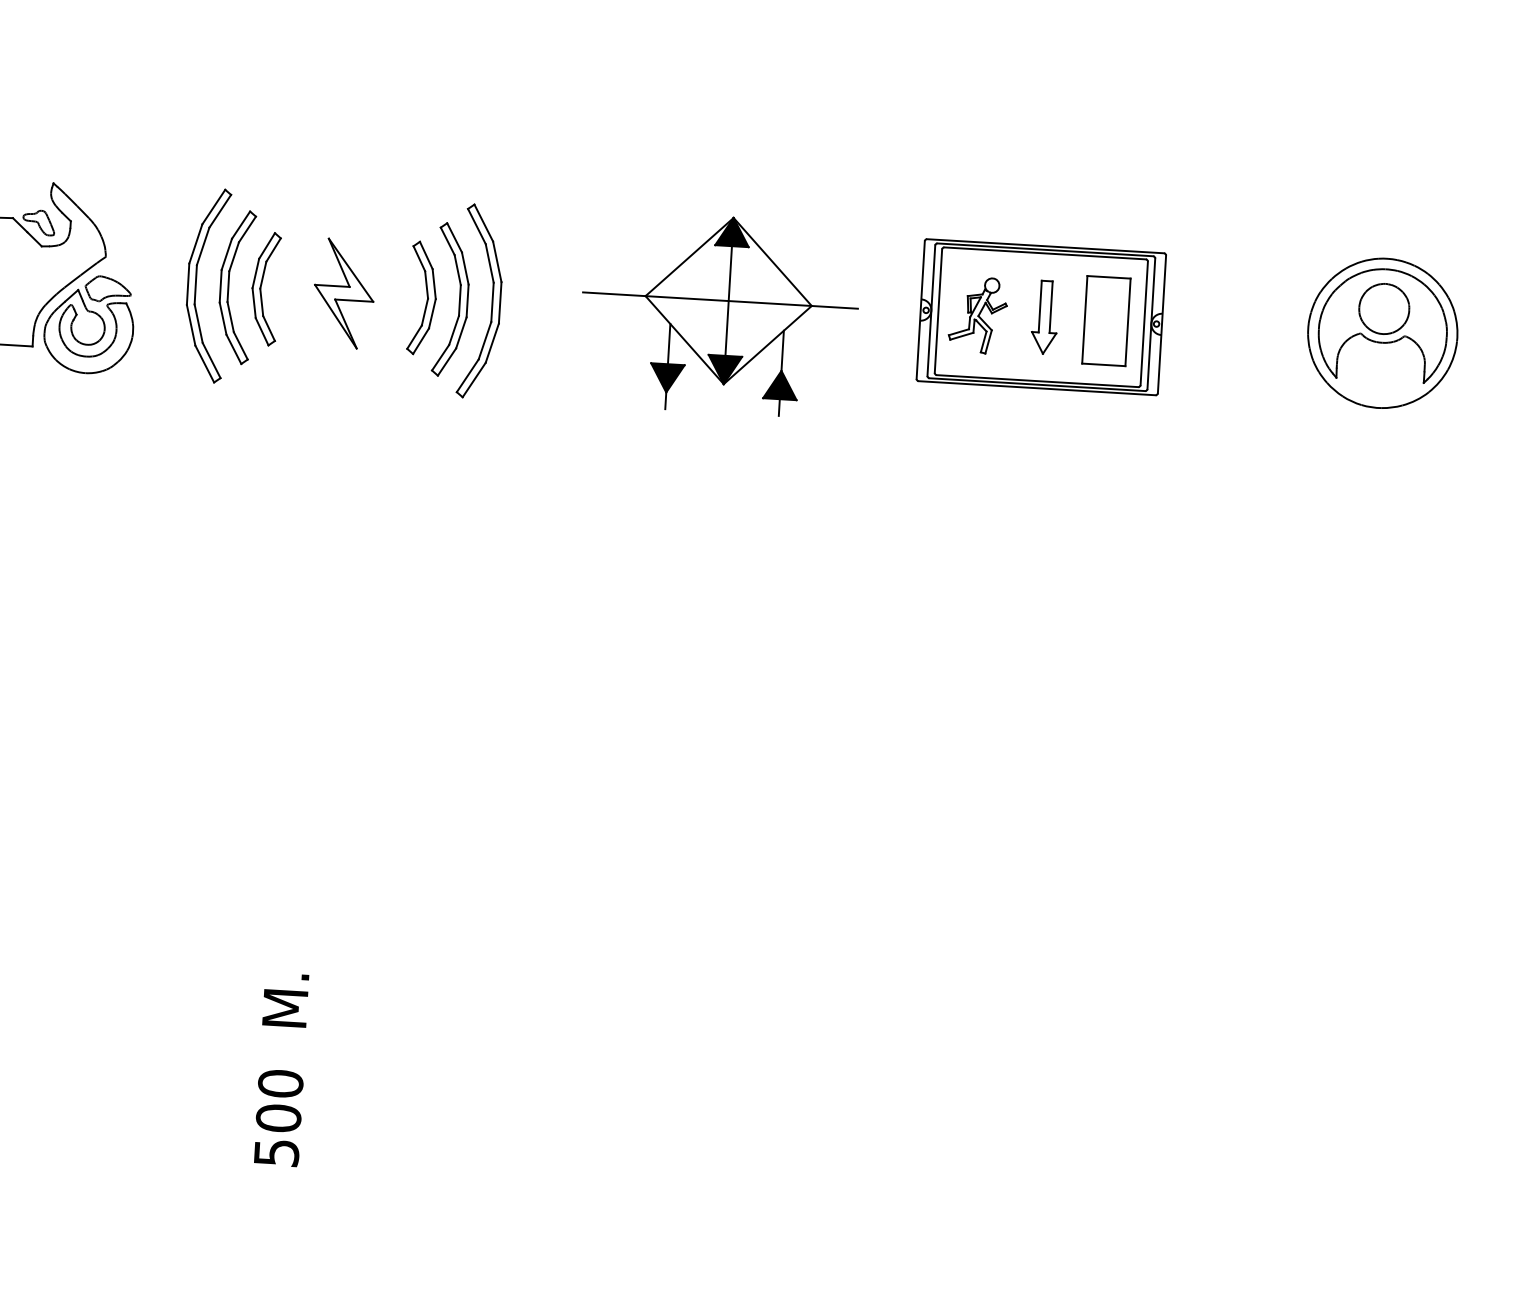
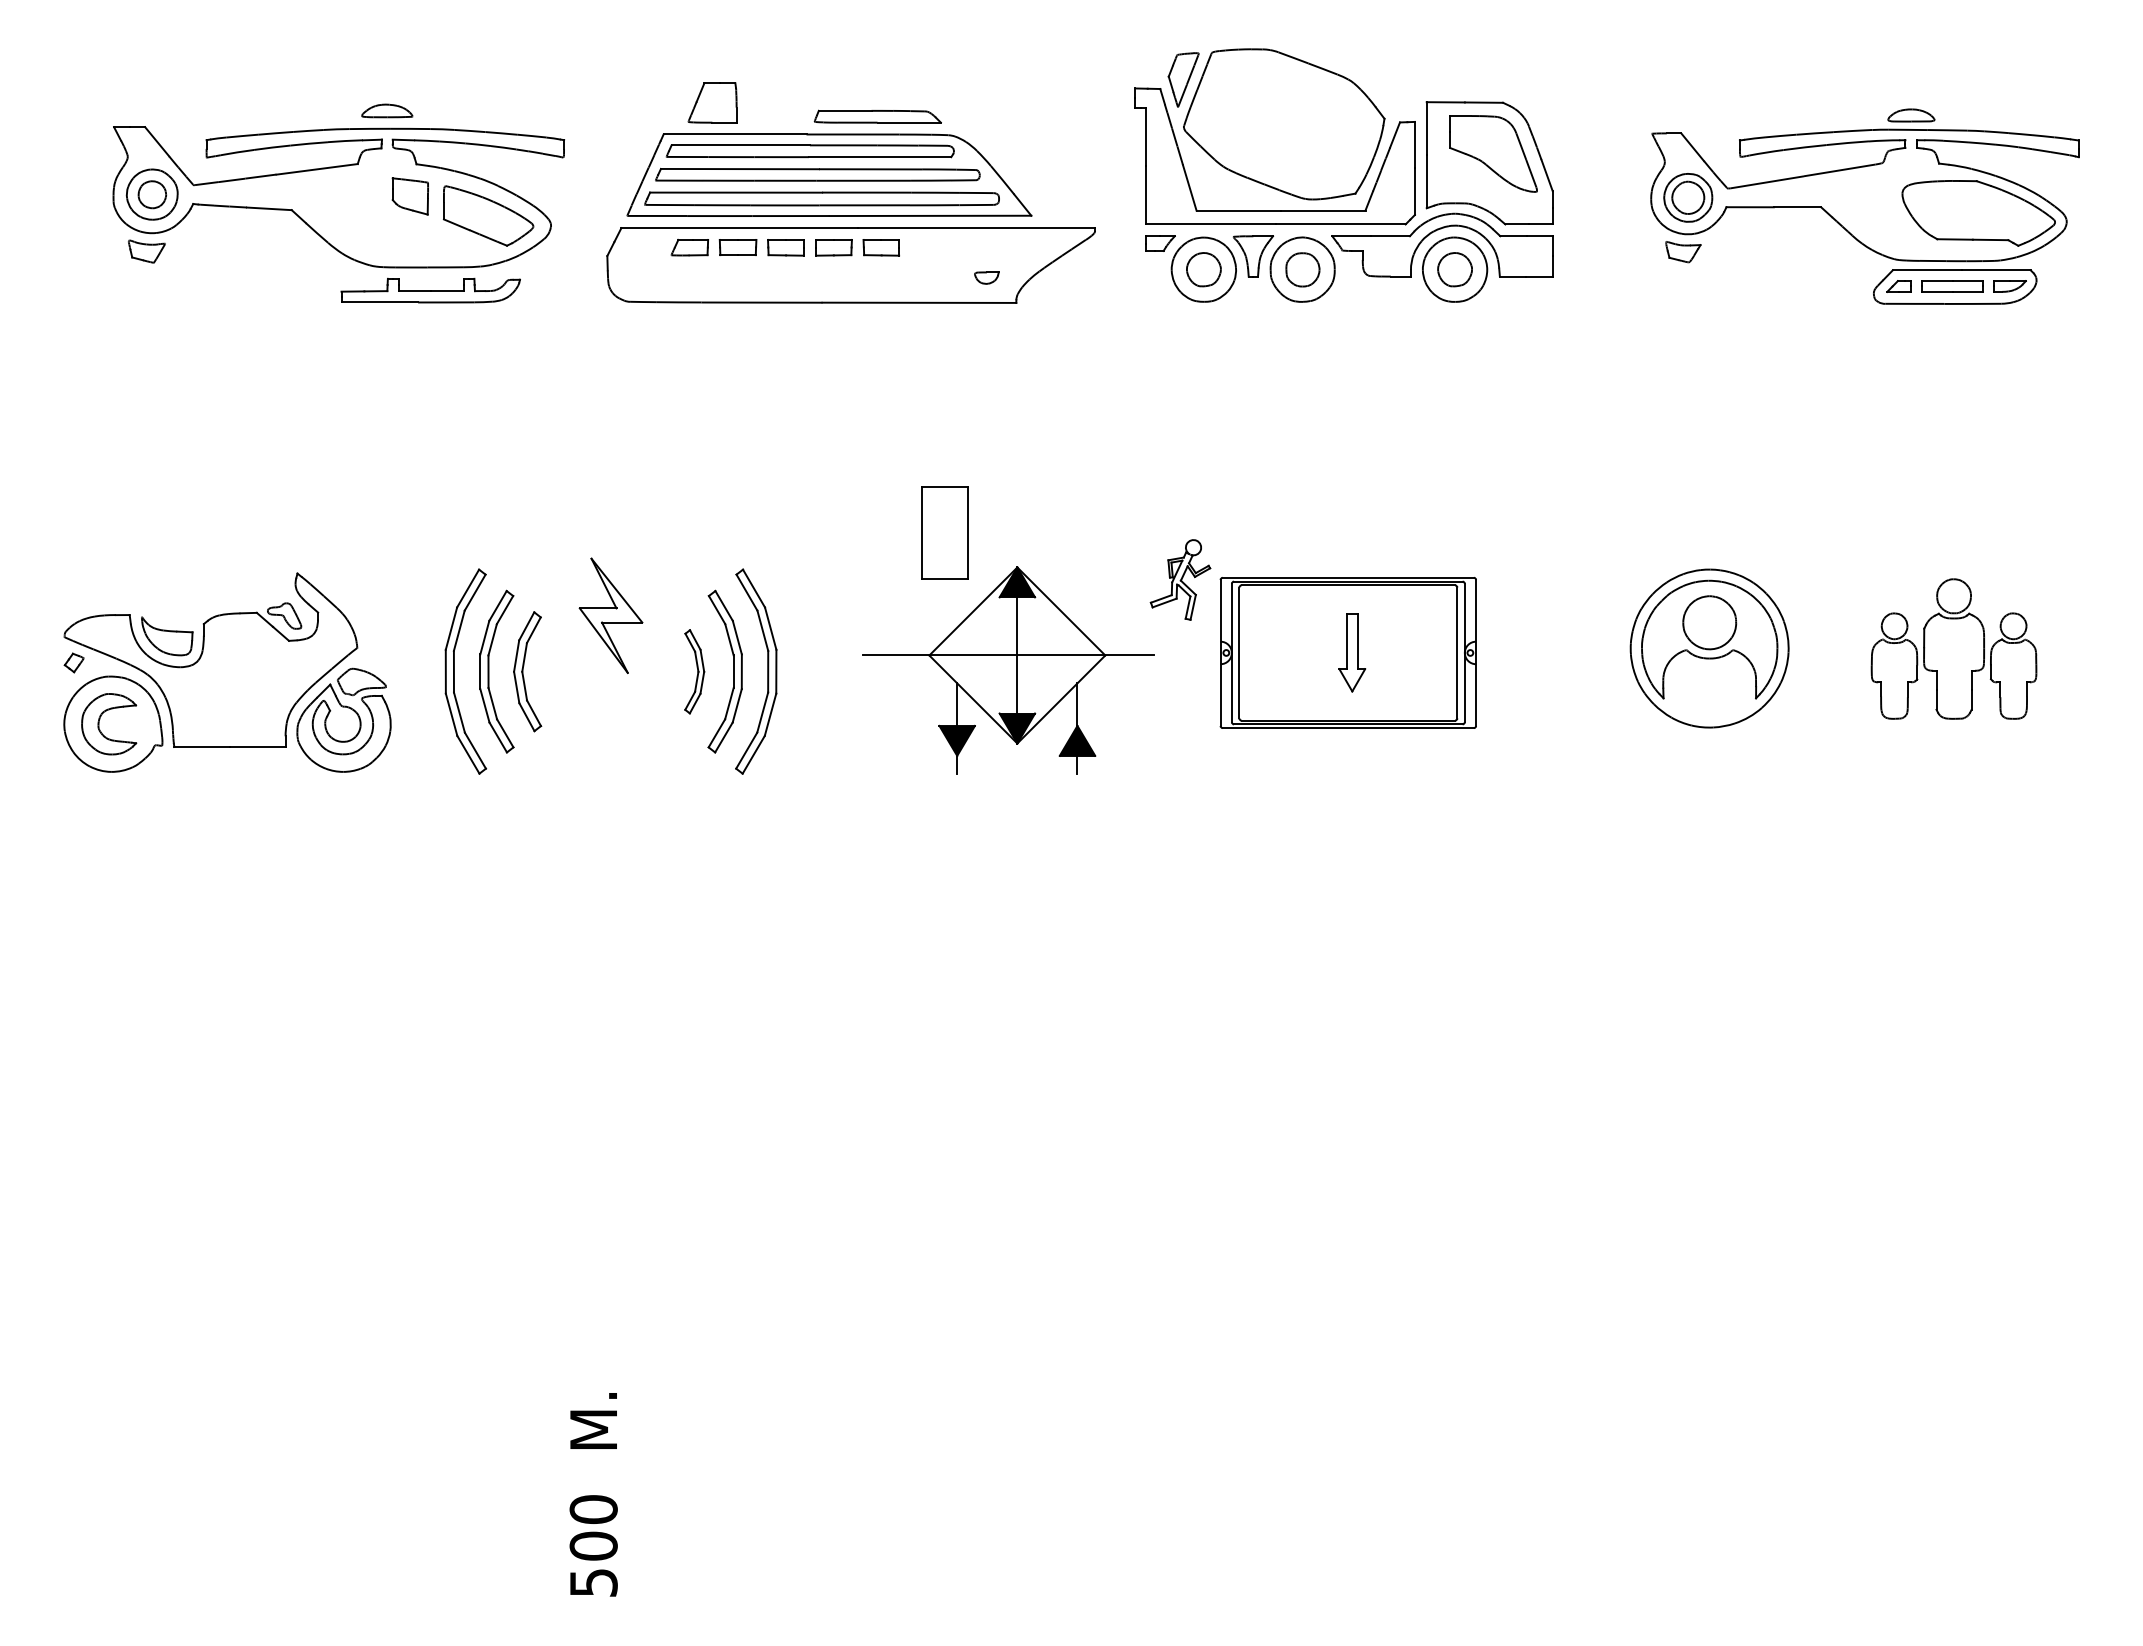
part: (343, 293) -> (610, 615), moved
part: (422, 298) -> (694, 671), size x0.7
part: (978, 314) -> (1180, 579), moved
part: (1105, 320) -> (944, 532), moved

